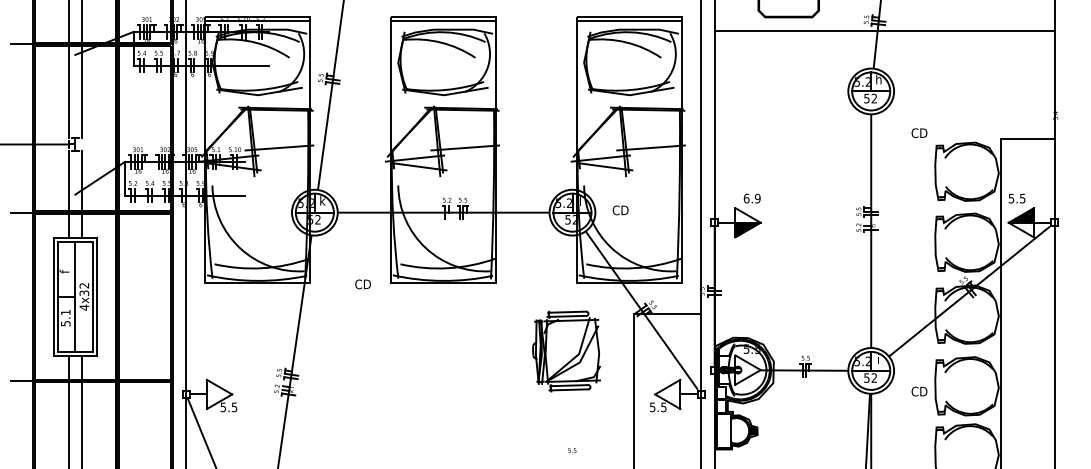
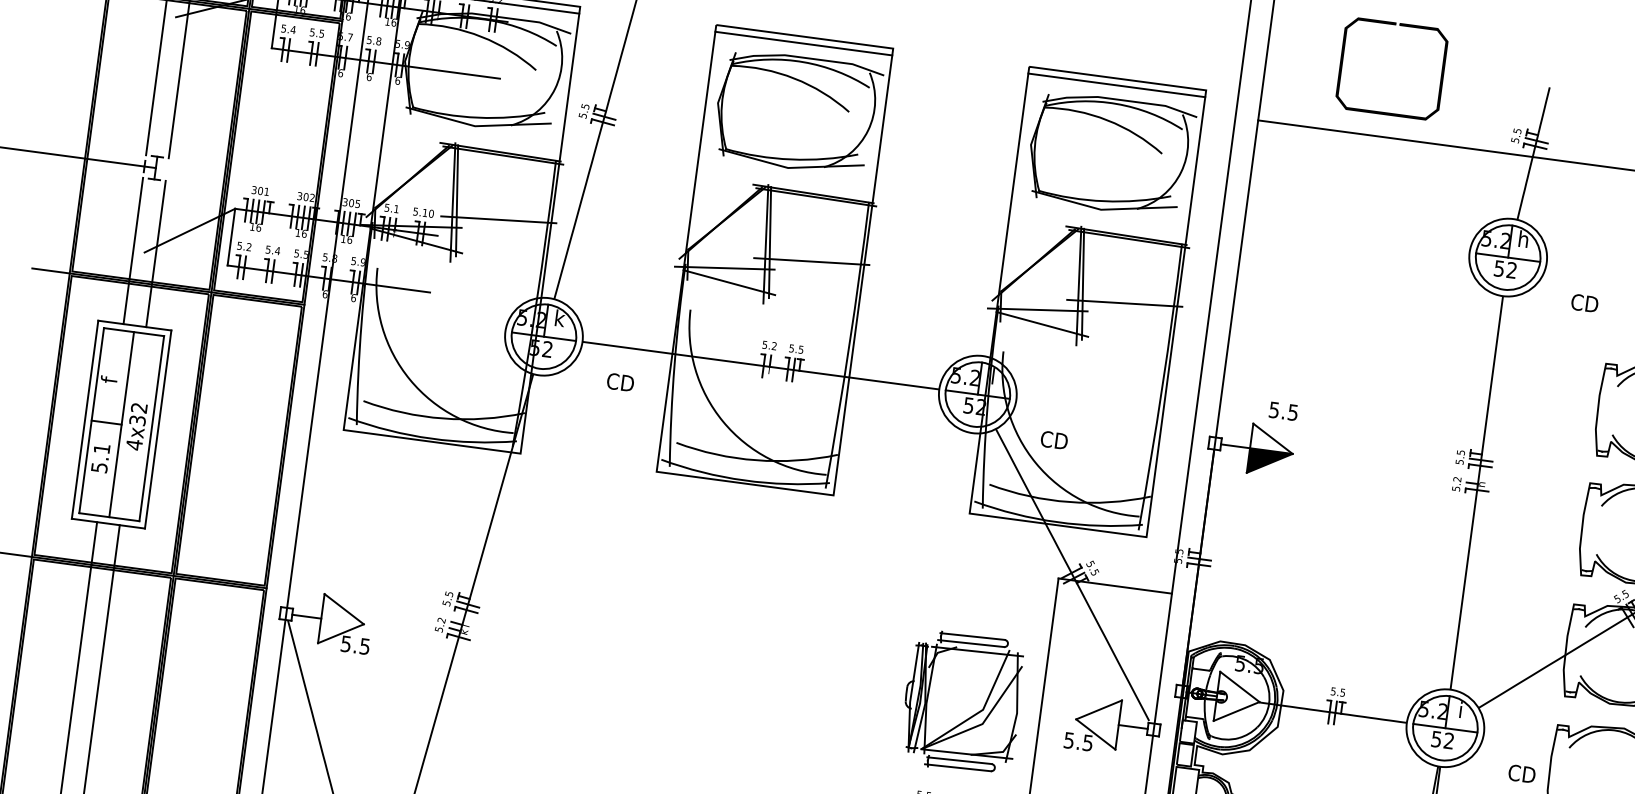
text: (919, 132) -> (1584, 302), moved
text: (751, 198) -> (1282, 410), 6.9 -> 5.5
text: (620, 210) -> (1054, 440), moved
text: (362, 284) -> (619, 382), moved
part: (566, 351) -> (962, 702), moved

